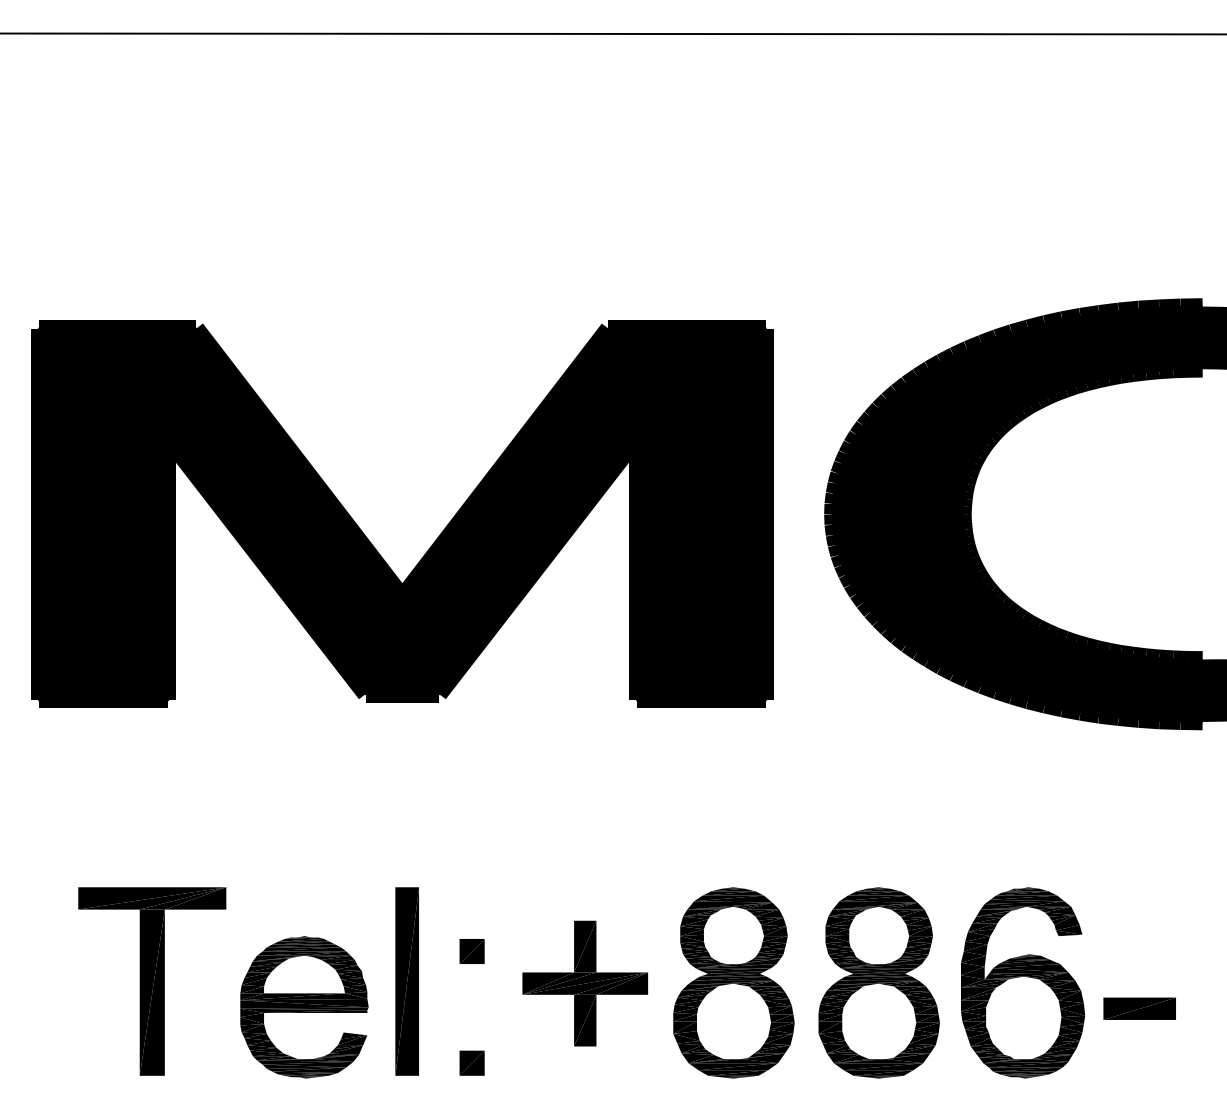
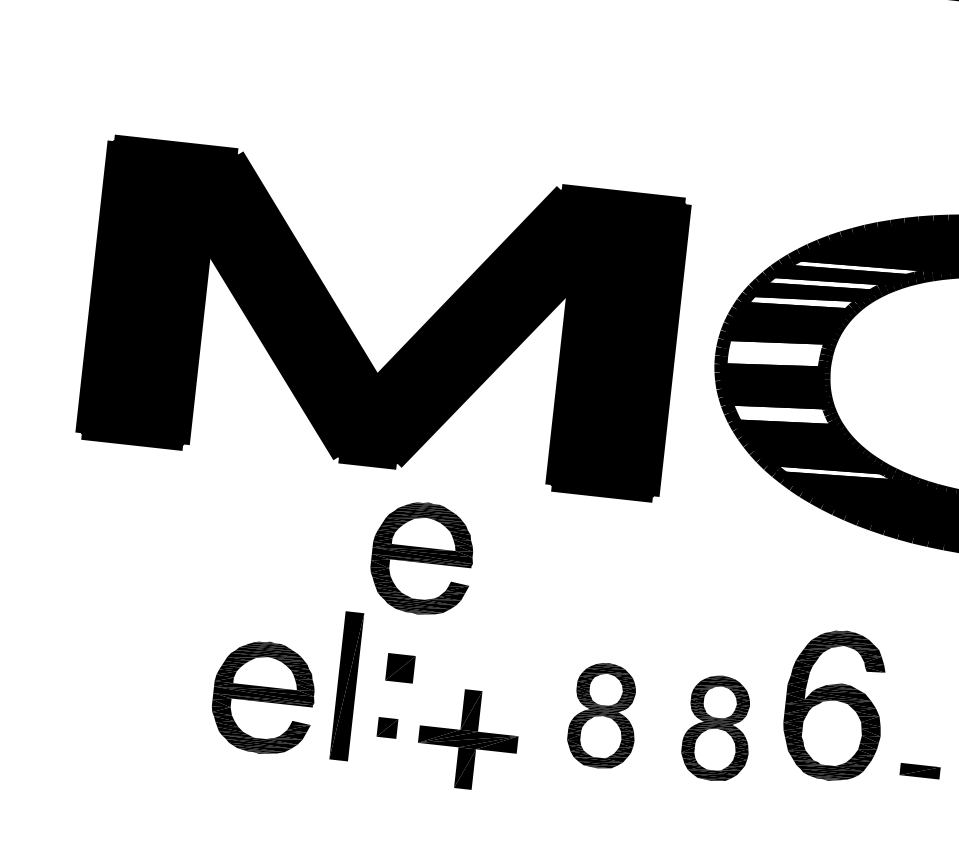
fill: (1002, 384) -> (866, 268), removed
fill: (954, 409) -> (826, 284), removed
fill: (926, 434) -> (802, 301), removed
fill: (899, 504) -> (775, 354), removed
fill: (916, 579) -> (781, 414), removed
fill: (996, 645) -> (839, 473), removed
part: (484, 810) -> (422, 558), added
part: (471, 951) -> (399, 668), size x1.4
part: (152, 981) -> (146, 664), removed
part: (733, 982) -> (603, 715), size x0.7
part: (878, 982) -> (717, 727), size x0.7
part: (1023, 982) -> (834, 705), moved
part: (585, 983) -> (468, 739), moved
part: (1139, 1008) -> (920, 771), size x0.7
part: (471, 1062) -> (387, 727), moved

